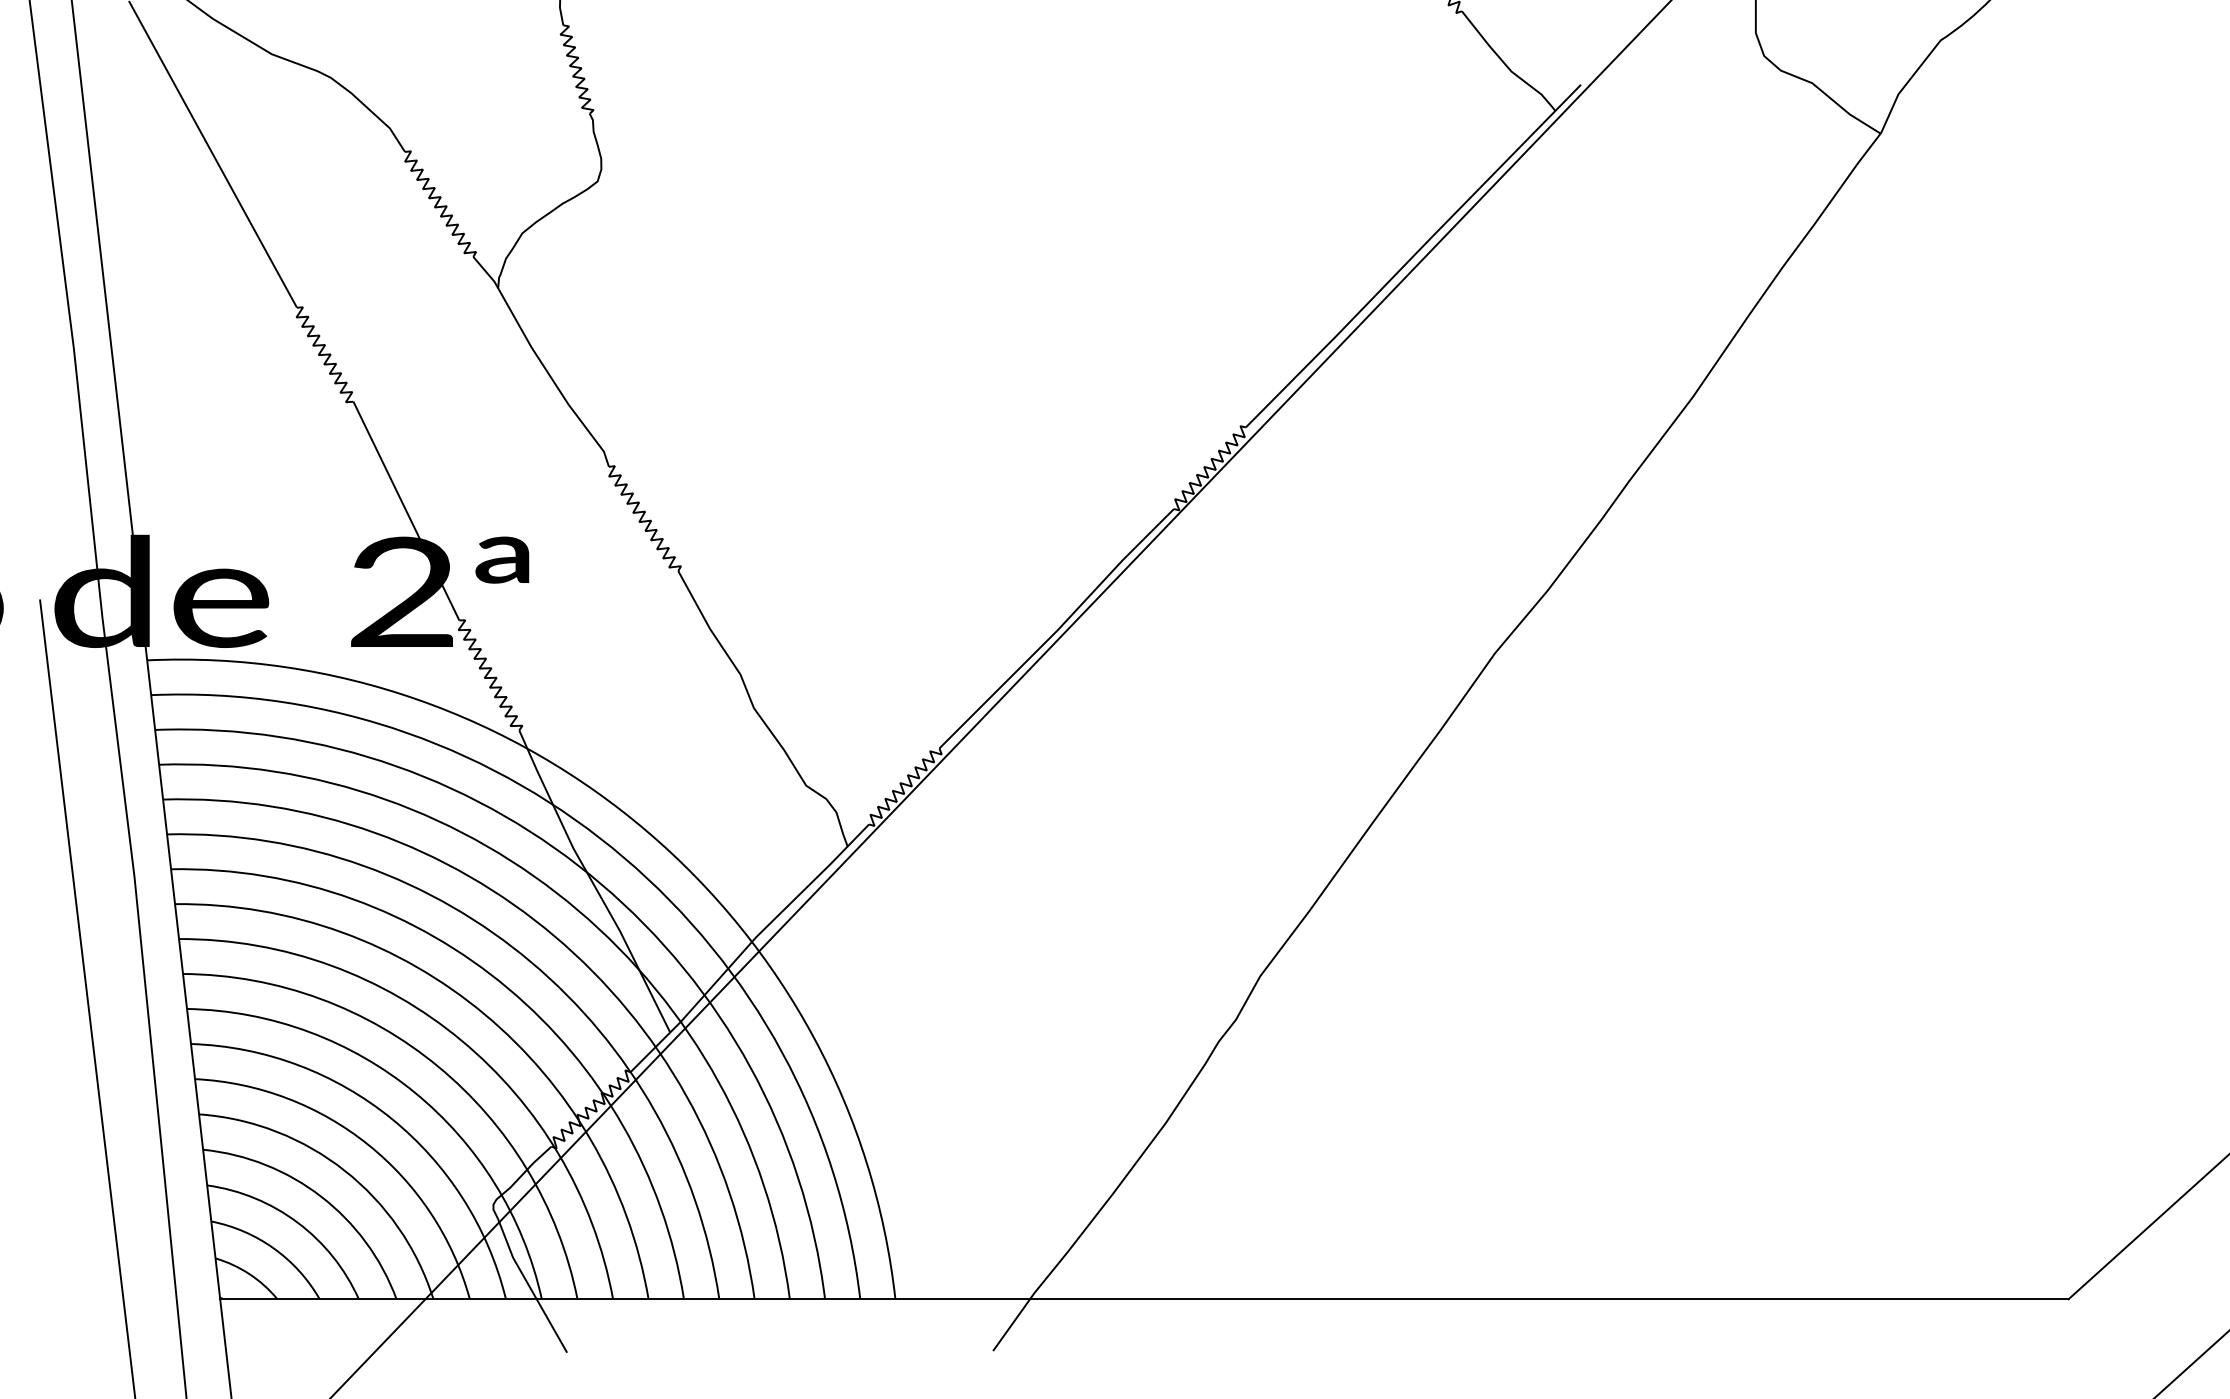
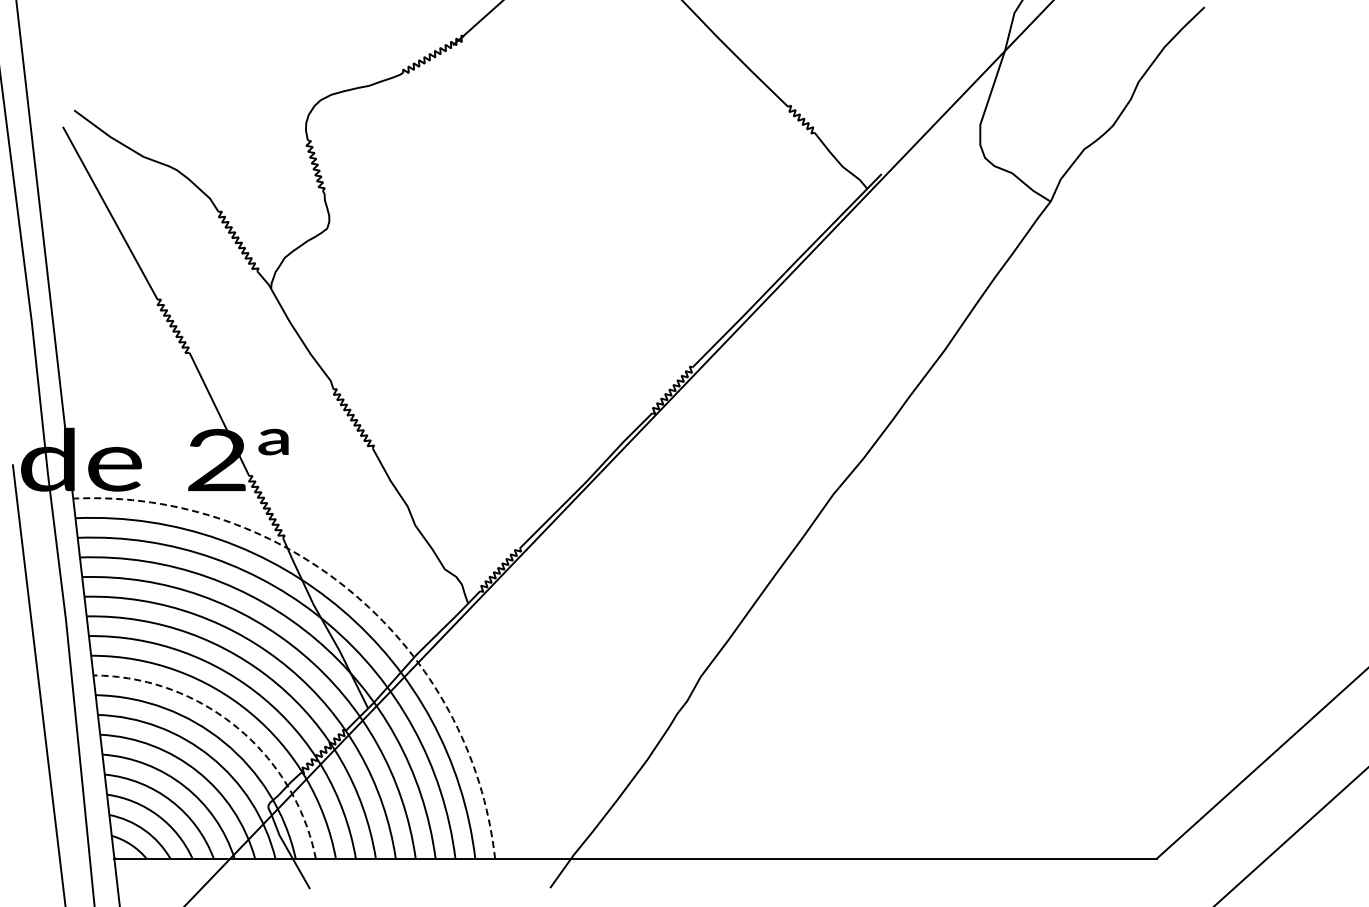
arc: (647, 832) -> (355, 595), solid -> dashed
arc: (438, 1066) -> (237, 727), solid -> dashed

